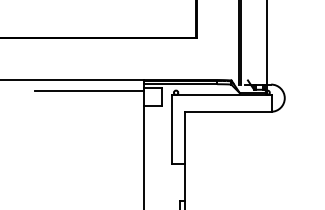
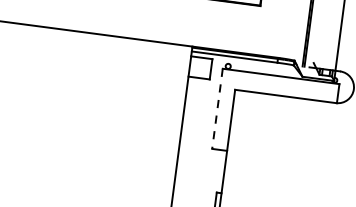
line: (88, 91) -> (126, 51), removed
line: (171, 130) -> (217, 109), solid -> dashed

